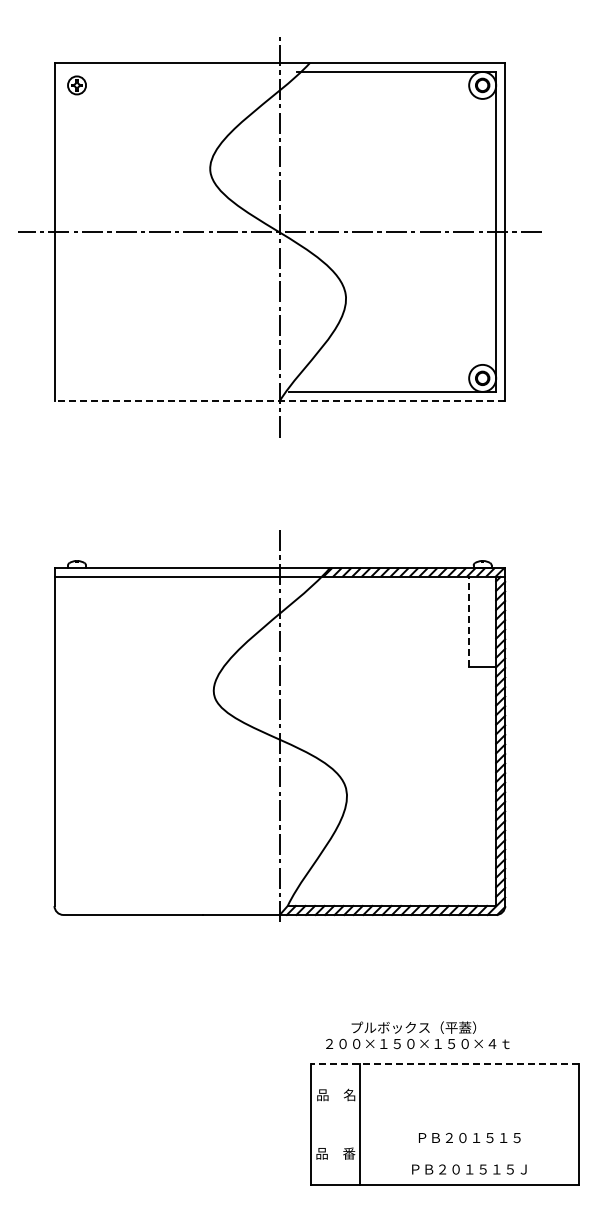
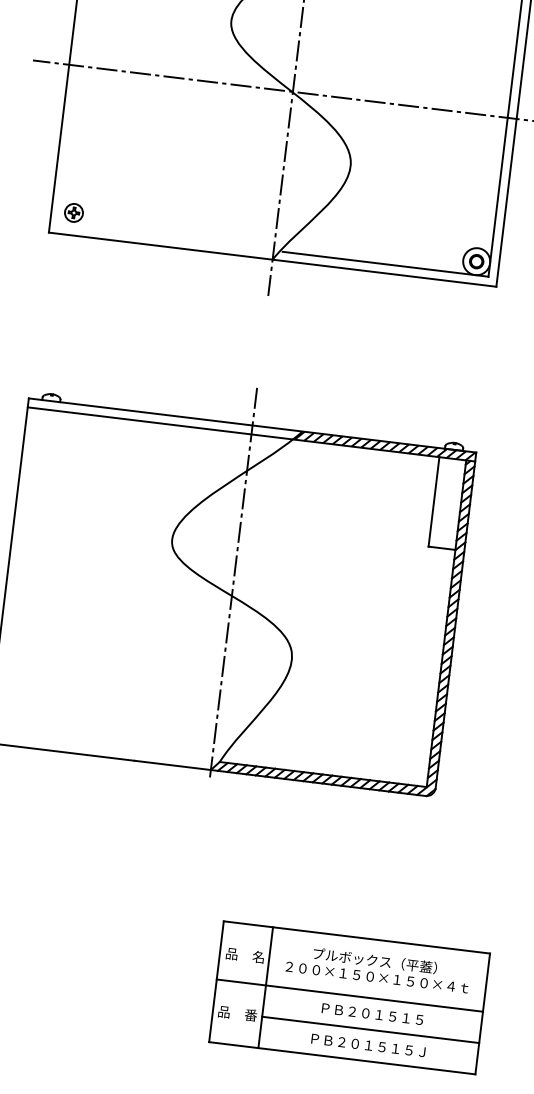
part: (76, 378) -> (73, 212), added
line: (279, 400) -> (272, 259), dashed -> solid
line: (469, 621) -> (434, 501), dashed -> solid
text: (417, 1035) -> (377, 969), moved
line: (444, 1063) -> (356, 937), dashed -> solid
line: (444, 1122) -> (349, 995), added
line: (469, 1153) -> (370, 1029), added

